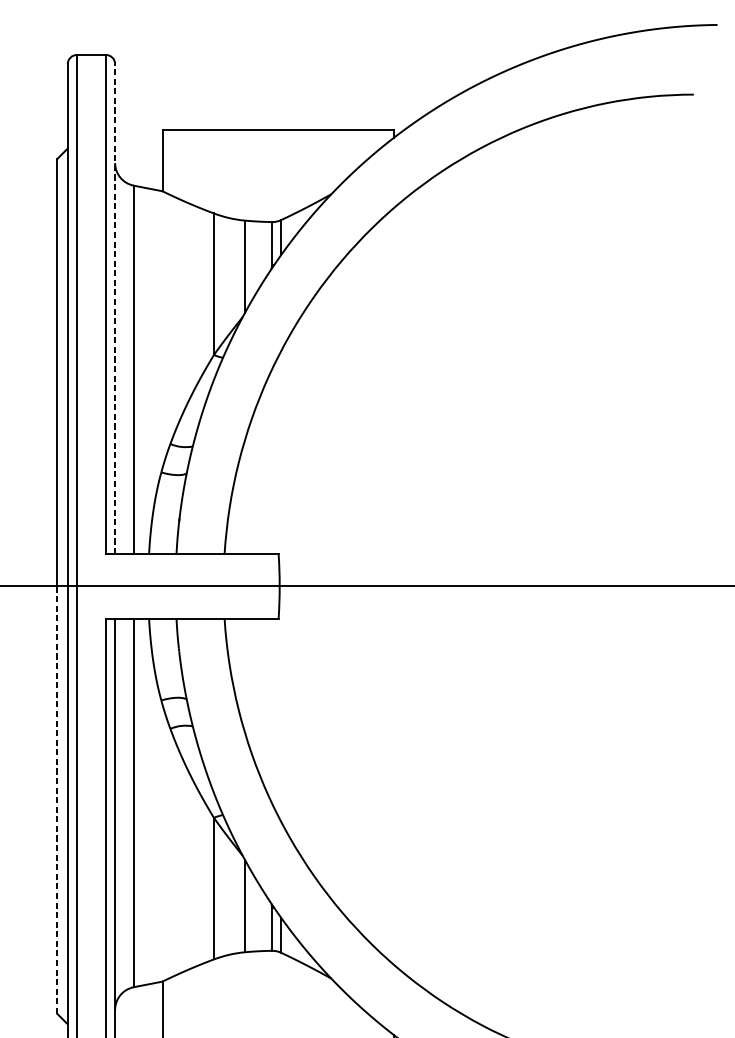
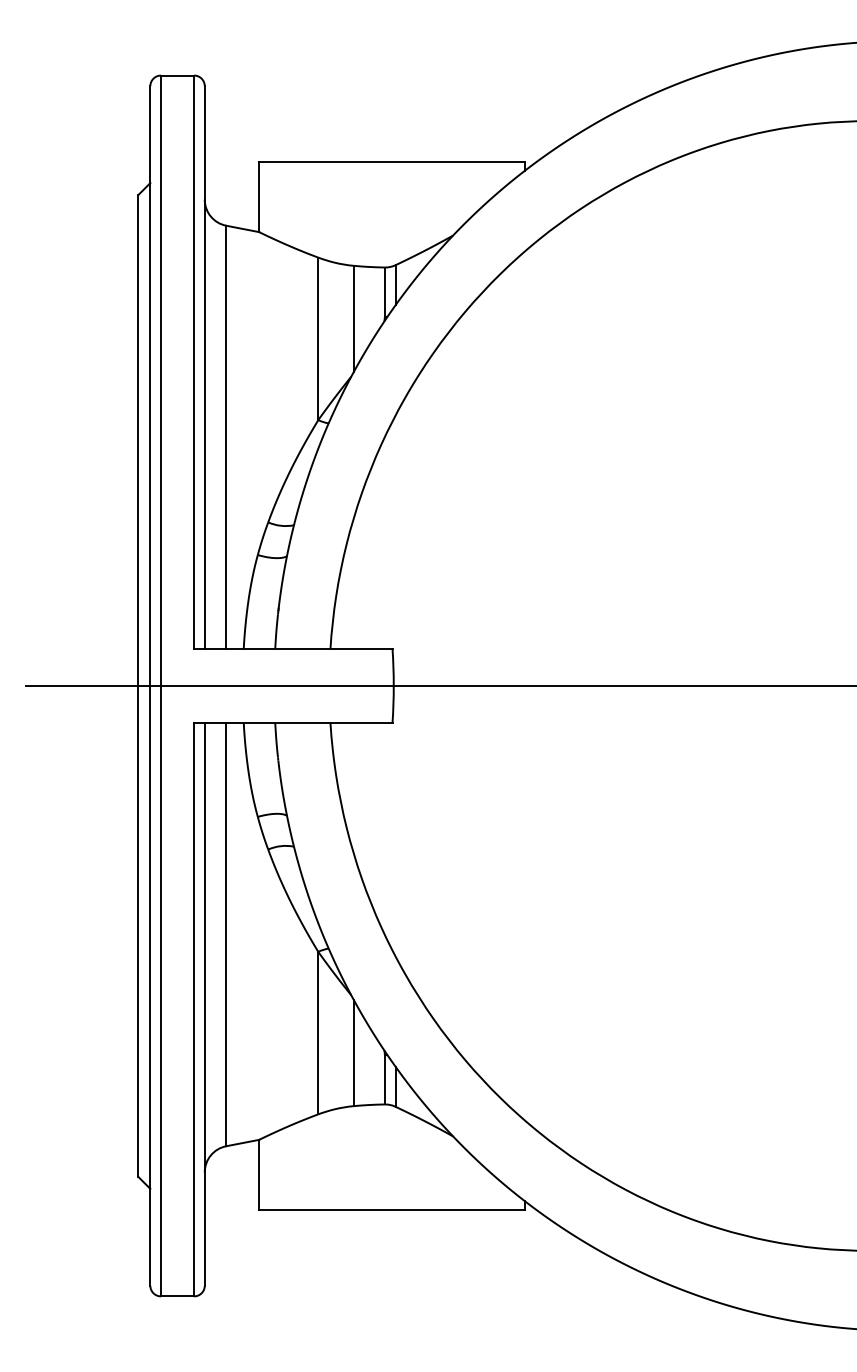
line: (114, 309) -> (204, 367), dashed -> solid
line: (57, 800) -> (138, 931), dashed -> solid

